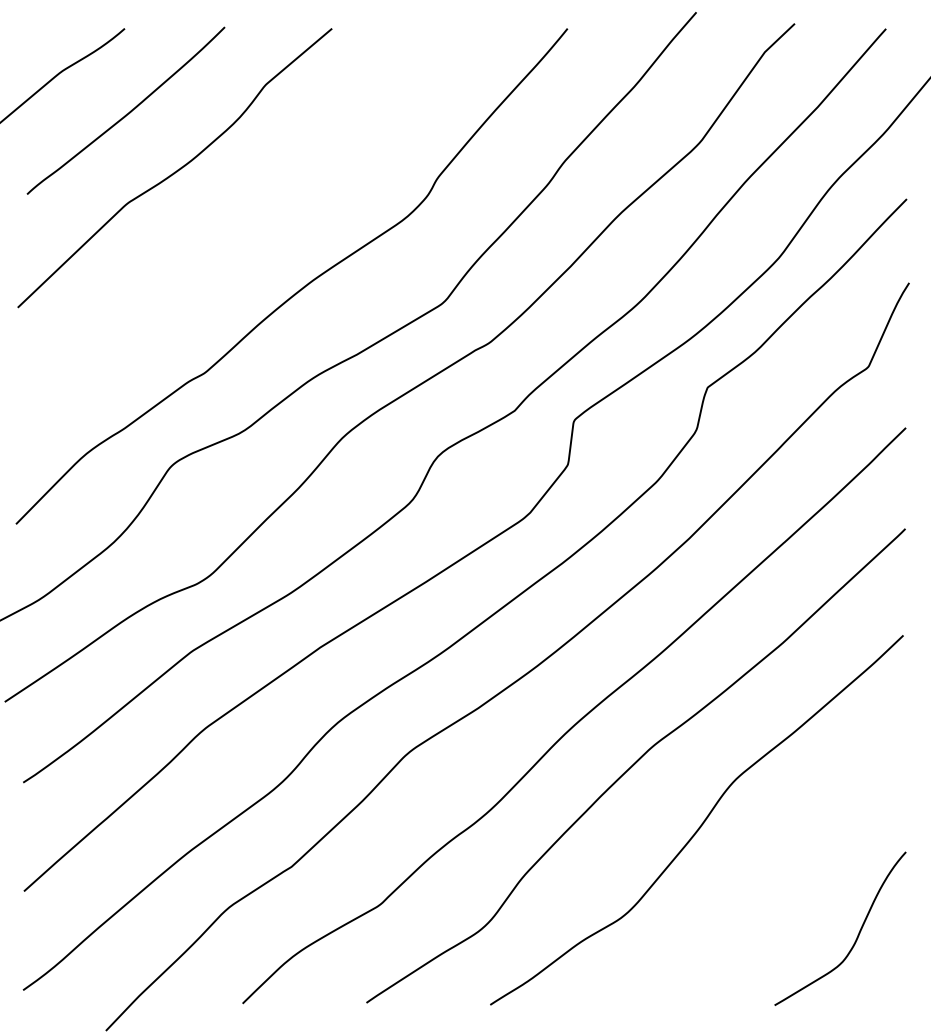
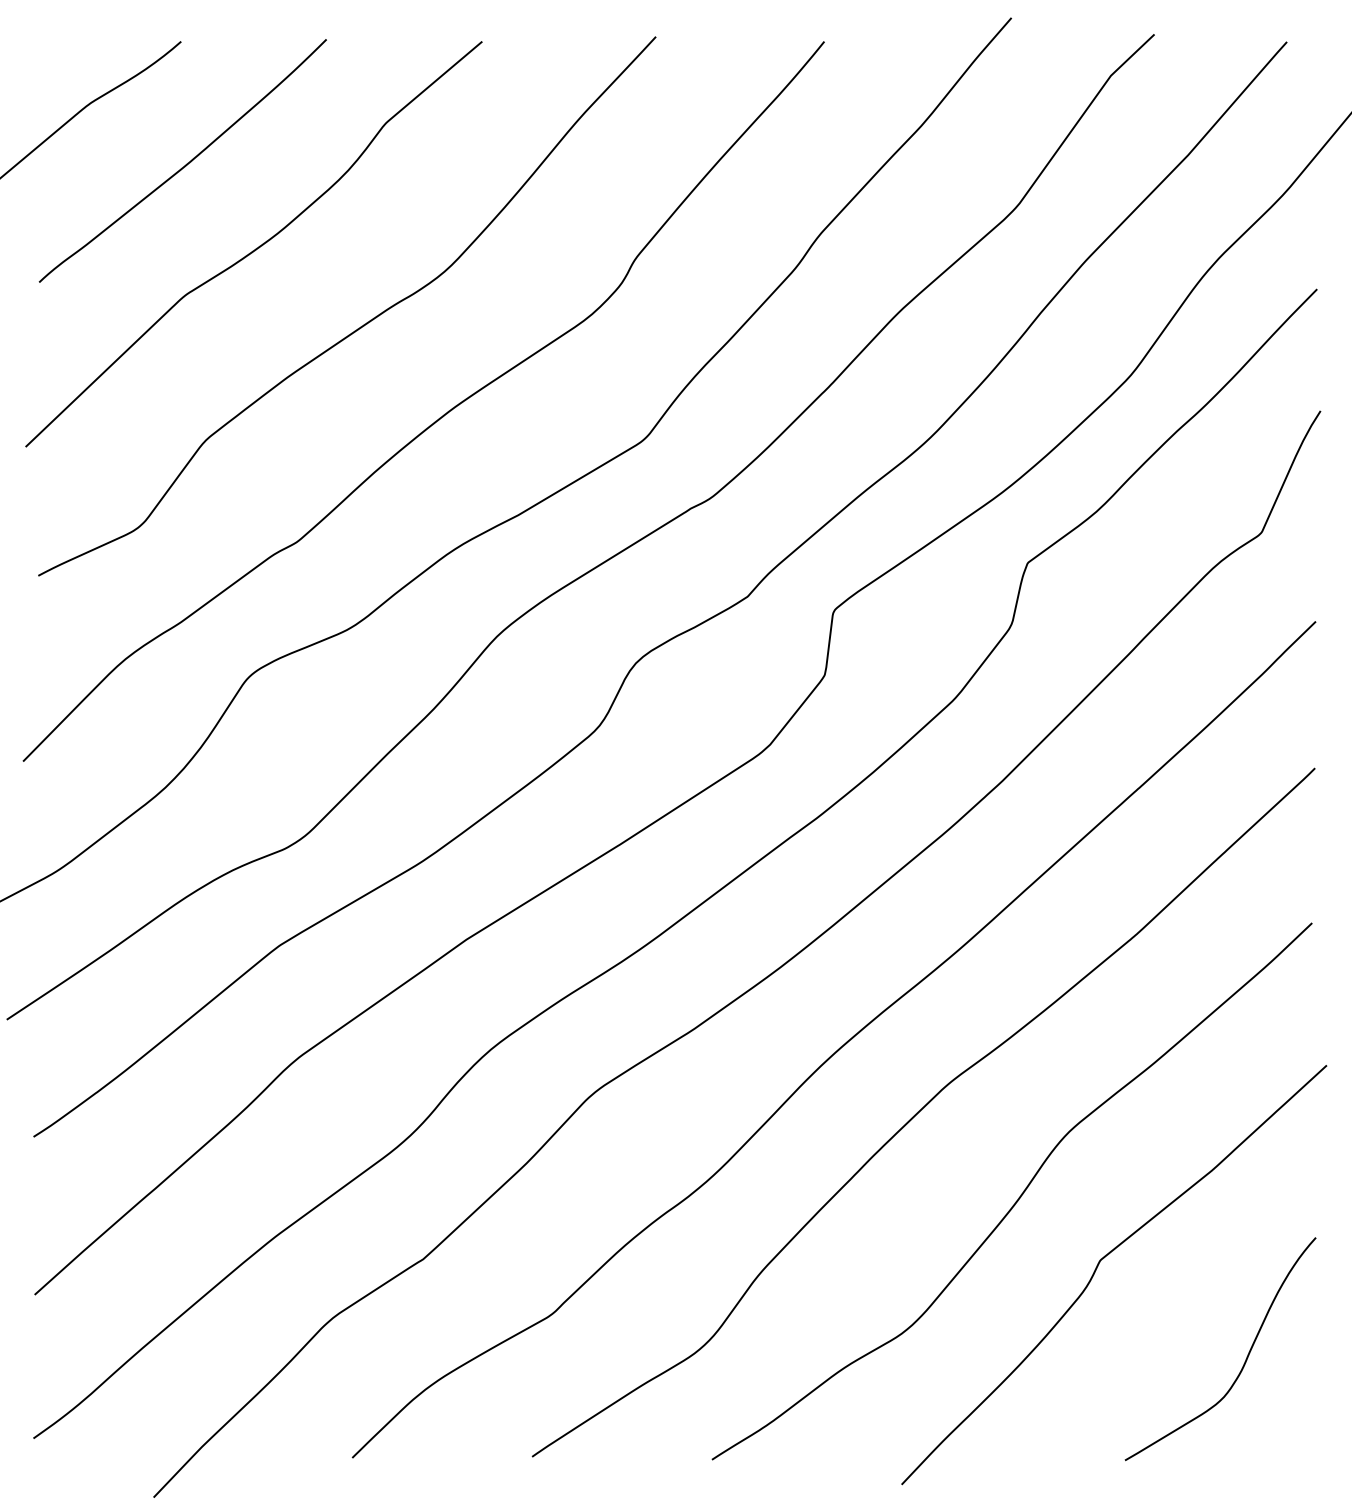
curve: (249, 223) -> (362, 324), added
curve: (756, 872) -> (1098, 1267), added

